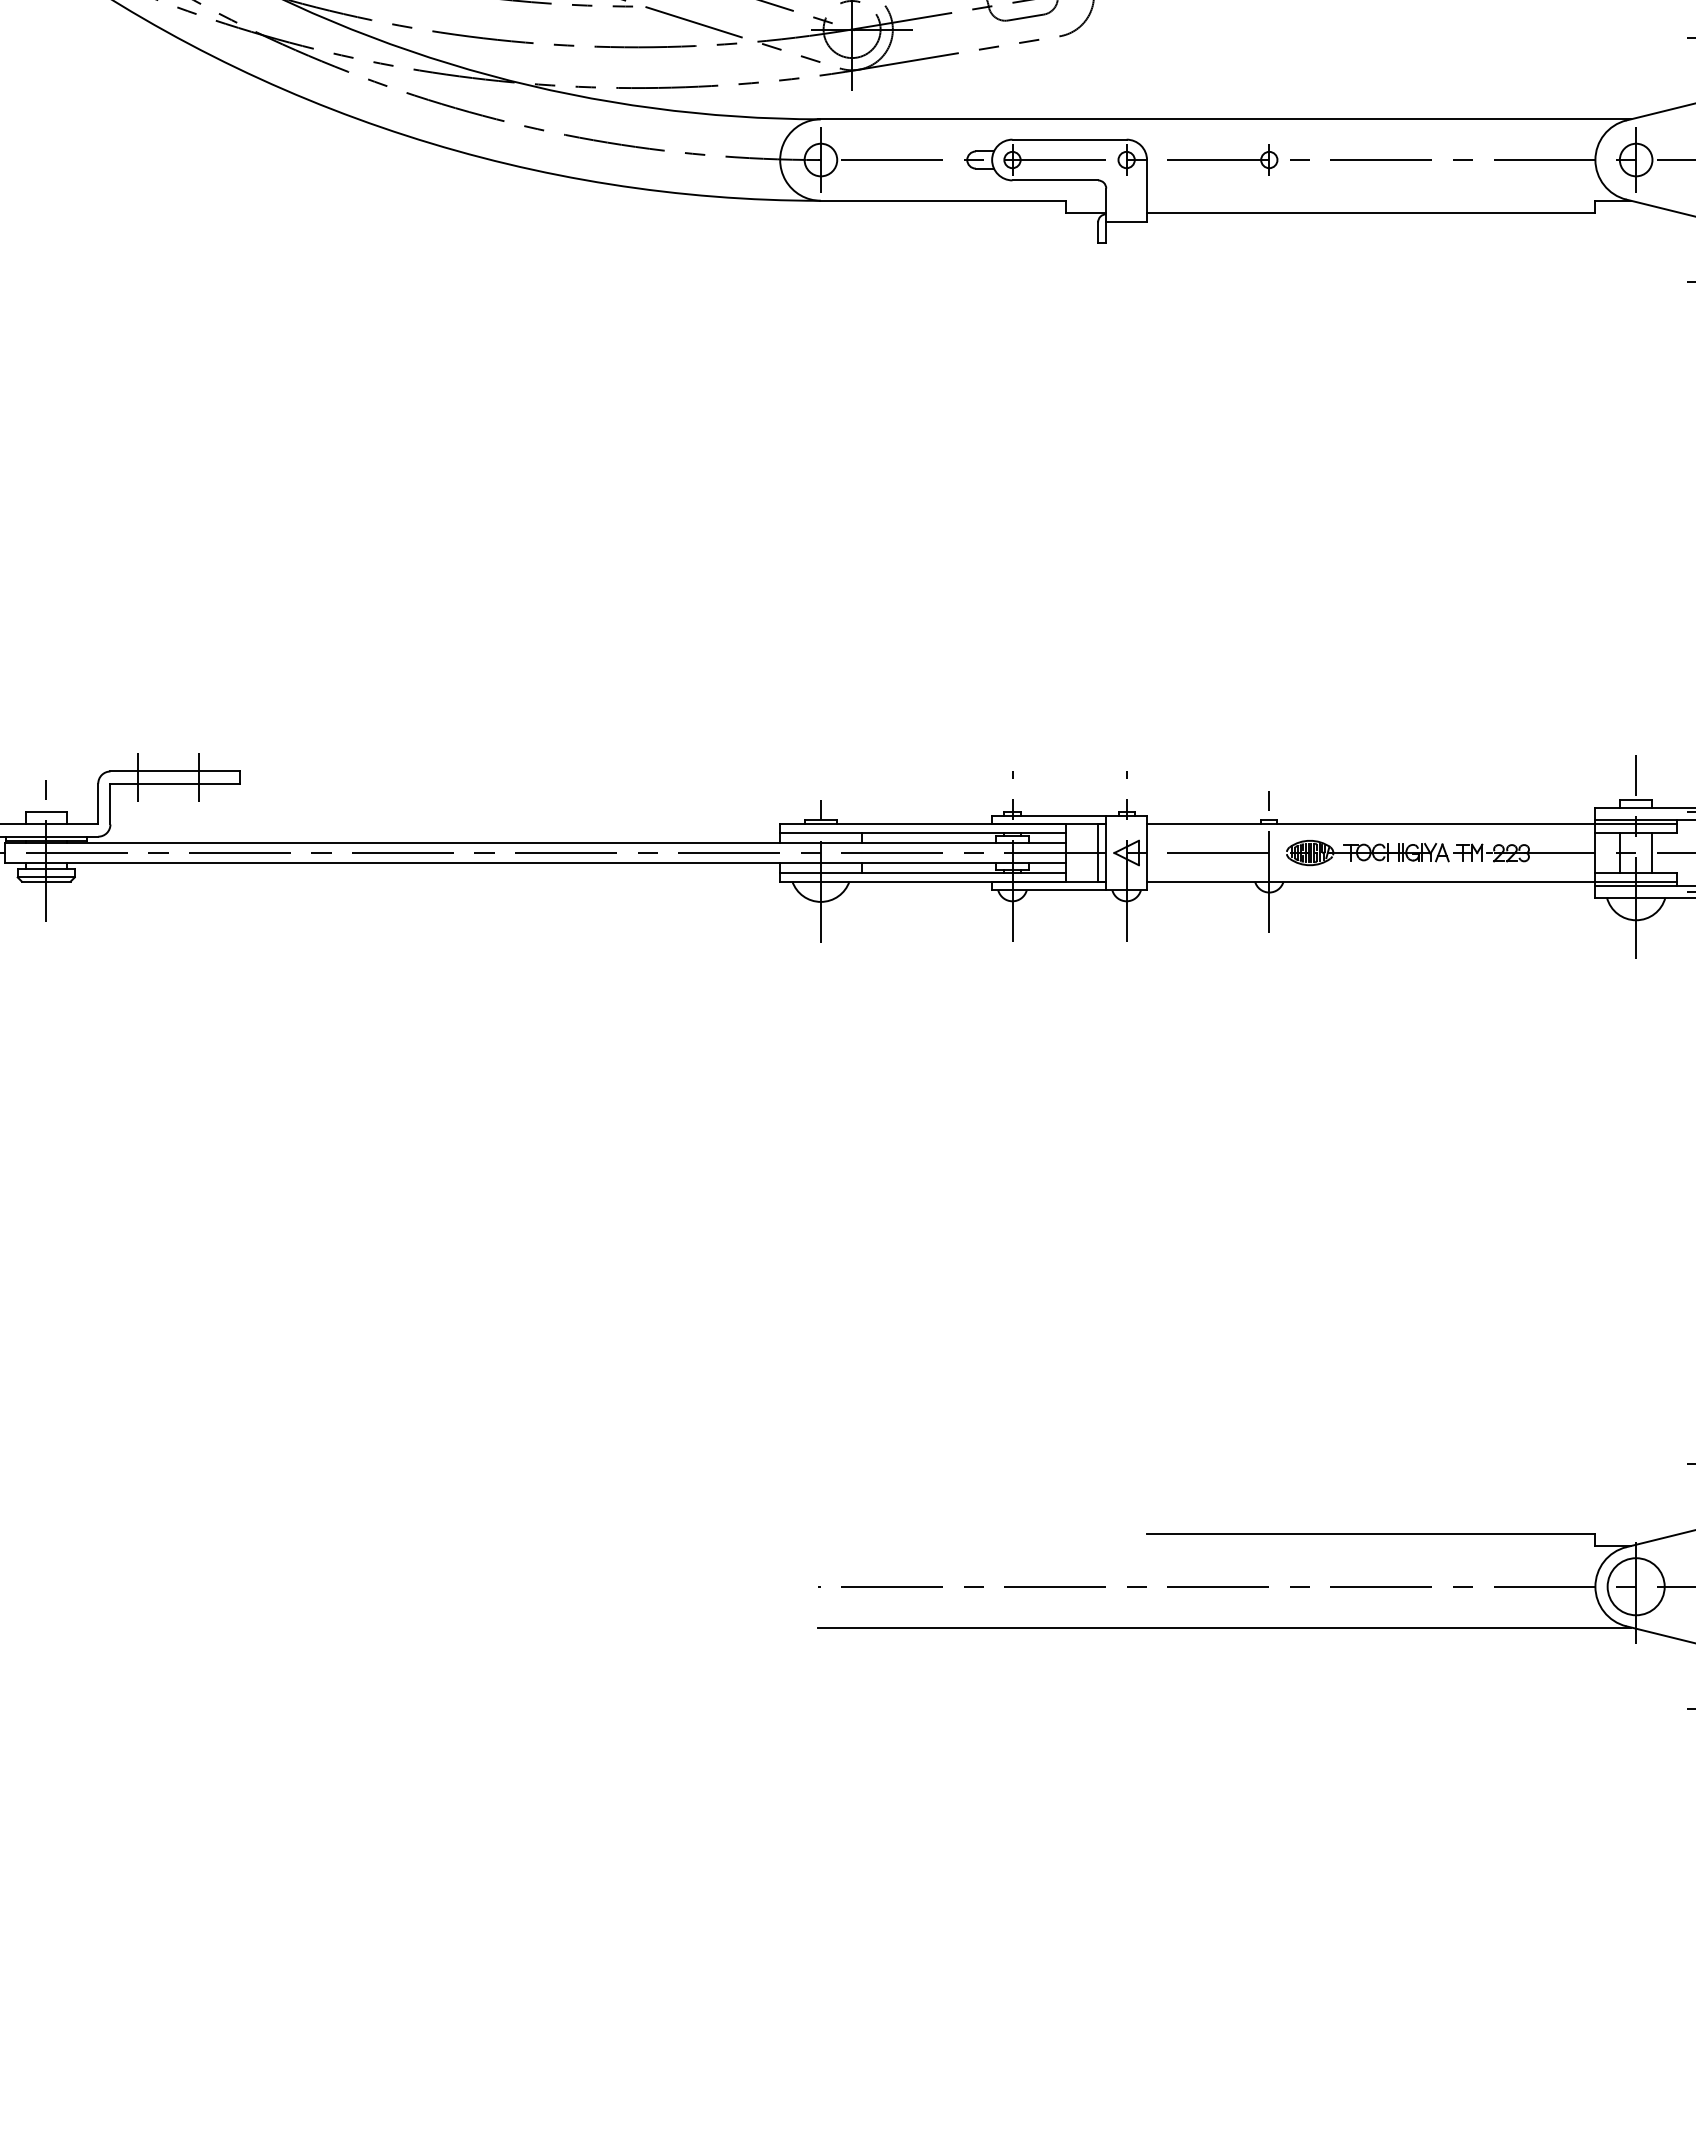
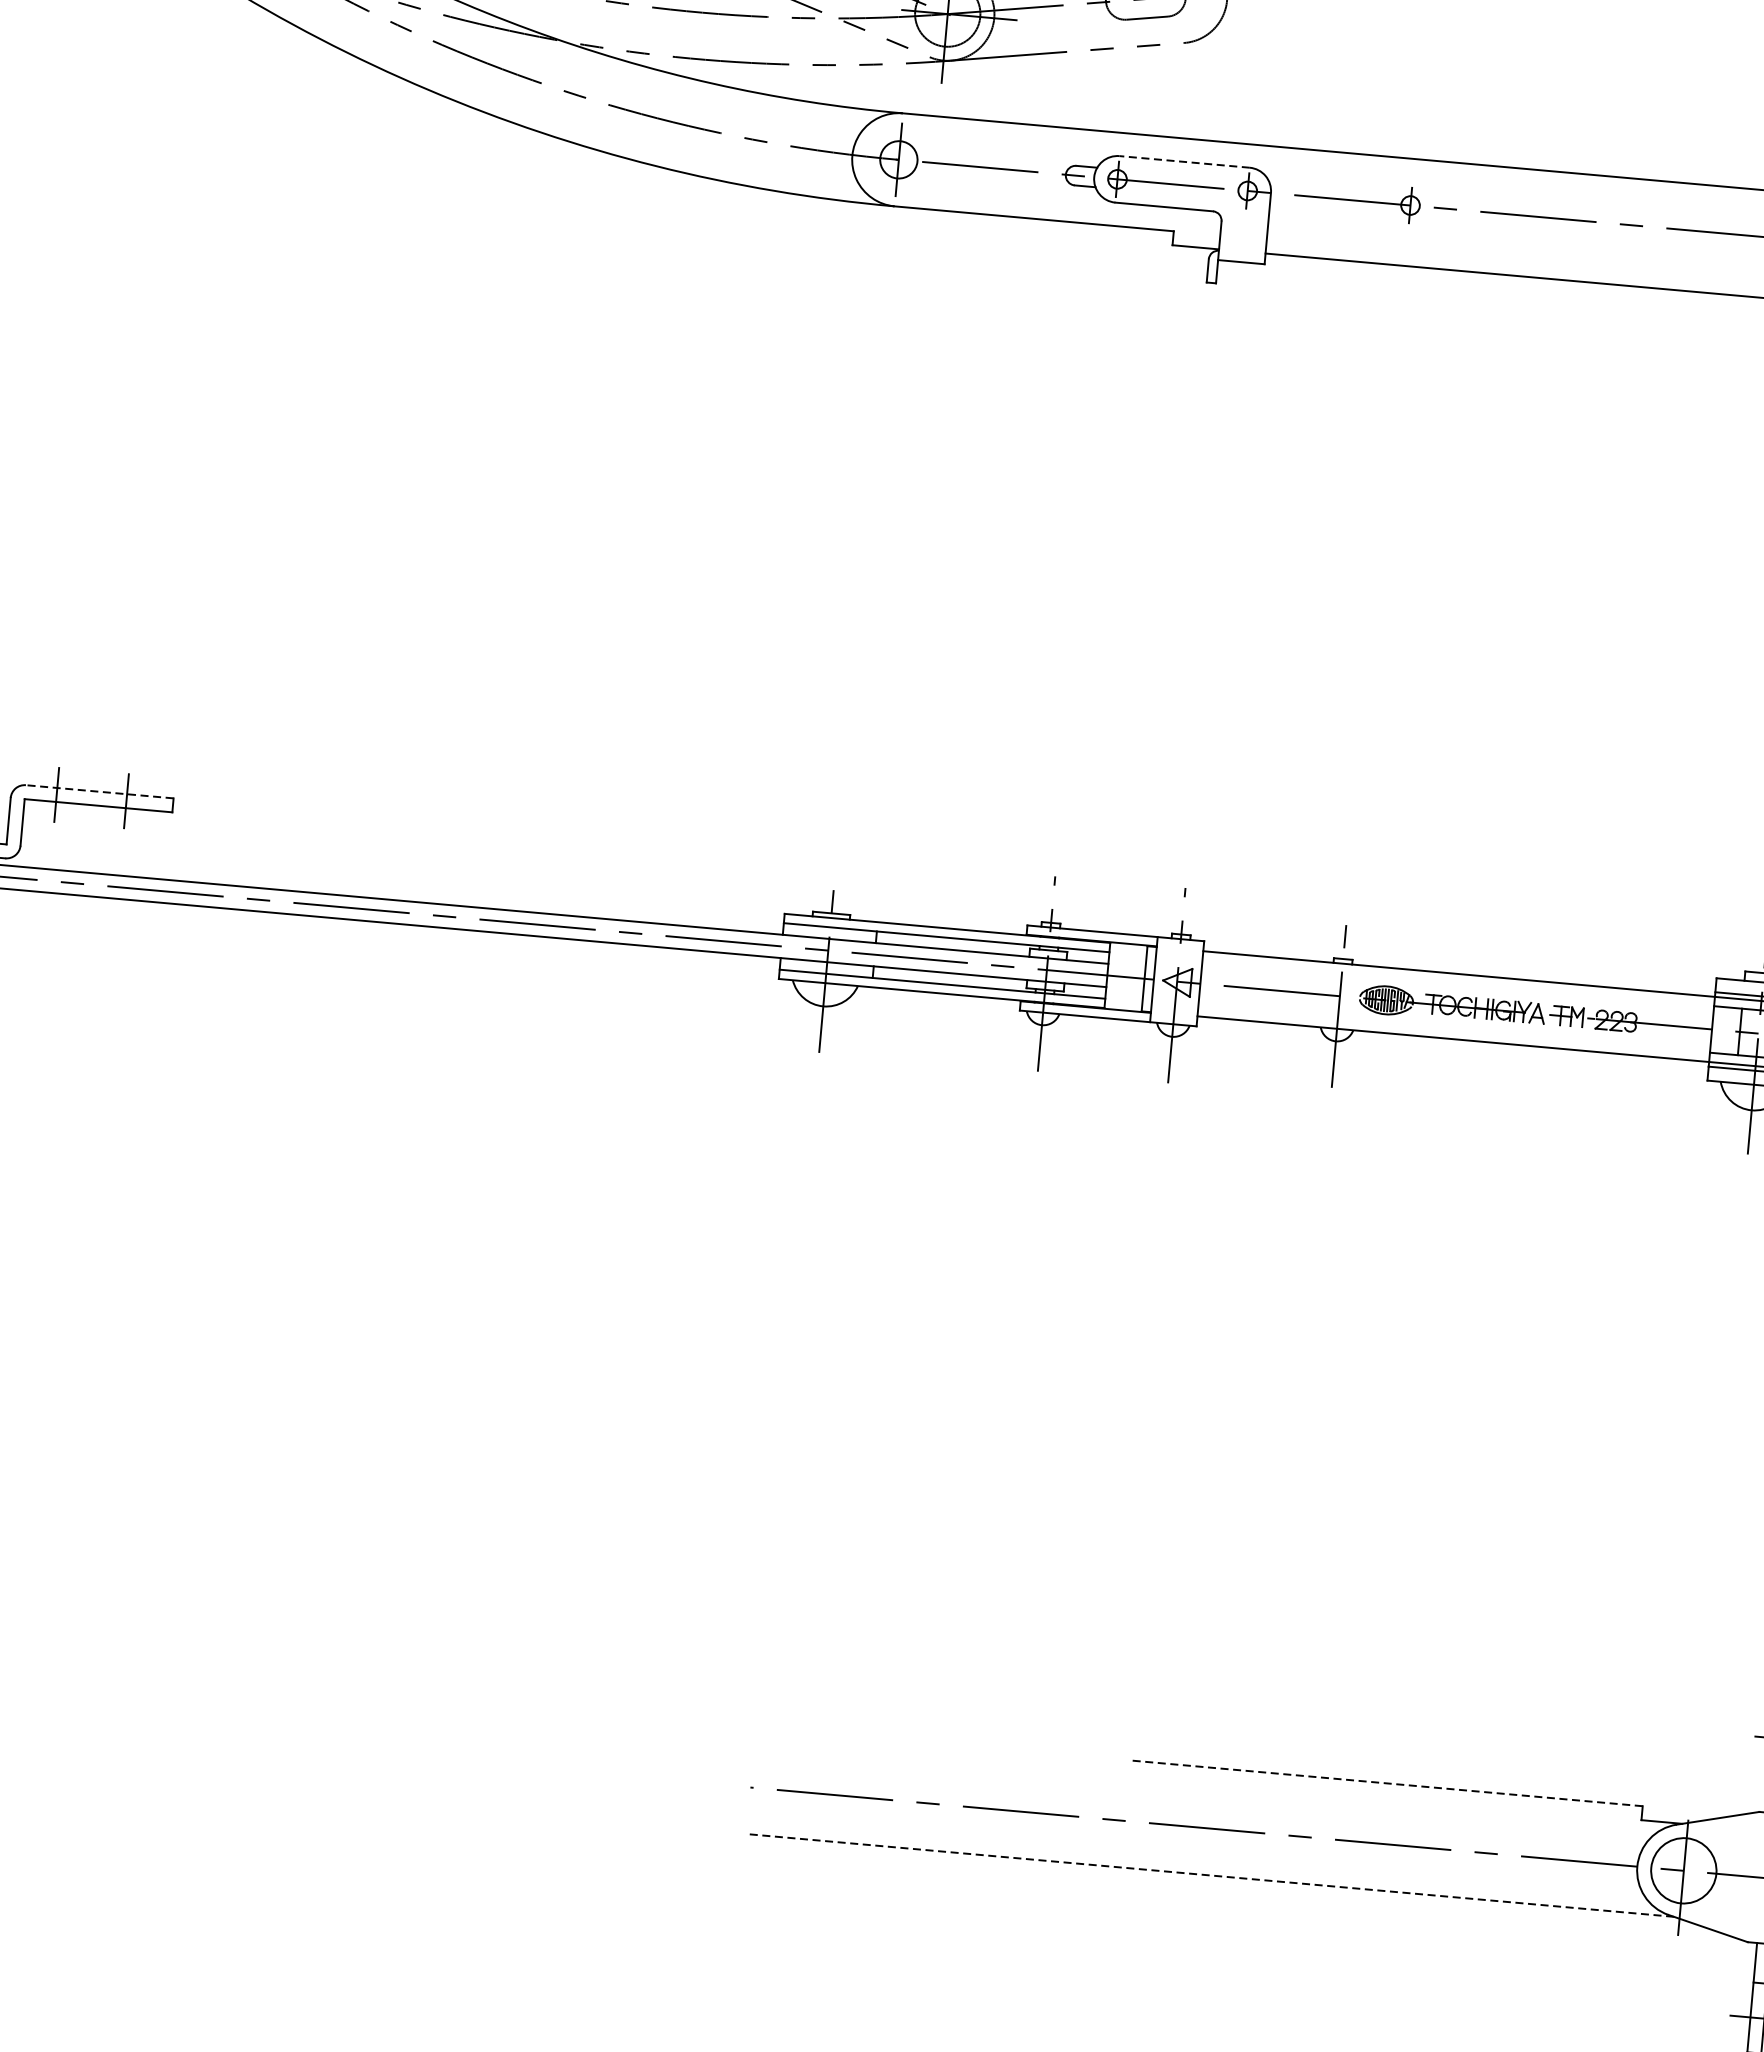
line: (1069, 139) -> (1184, 161), solid -> dashed
line: (175, 771) -> (100, 791), solid -> dashed
line: (1370, 1533) -> (1386, 1783), solid -> dashed
line: (1224, 1627) -> (1209, 1875), solid -> dashed

